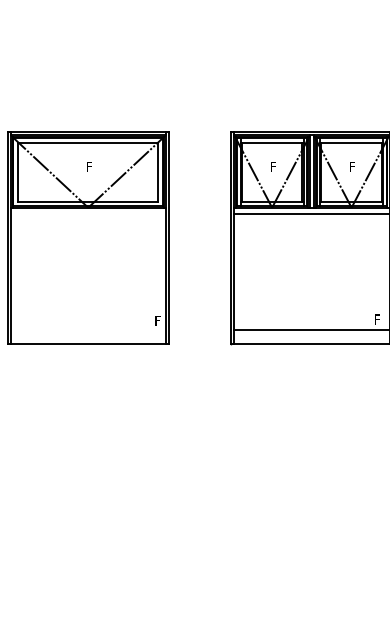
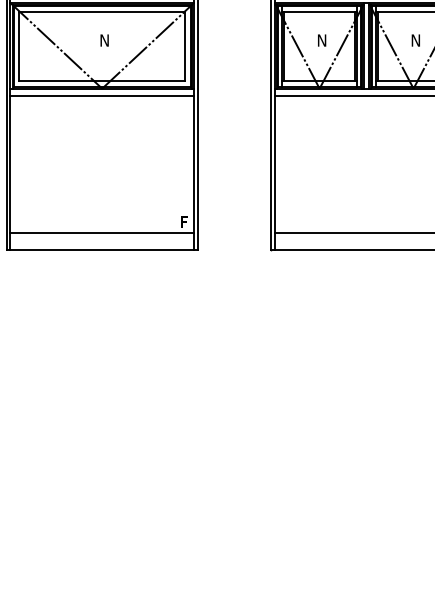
text: (89, 166) -> (103, 39), F -> N
text: (273, 166) -> (321, 39), F -> N
text: (353, 166) -> (415, 39), F -> N
line: (87, 213) -> (101, 95), added
line: (87, 329) -> (101, 232), added

